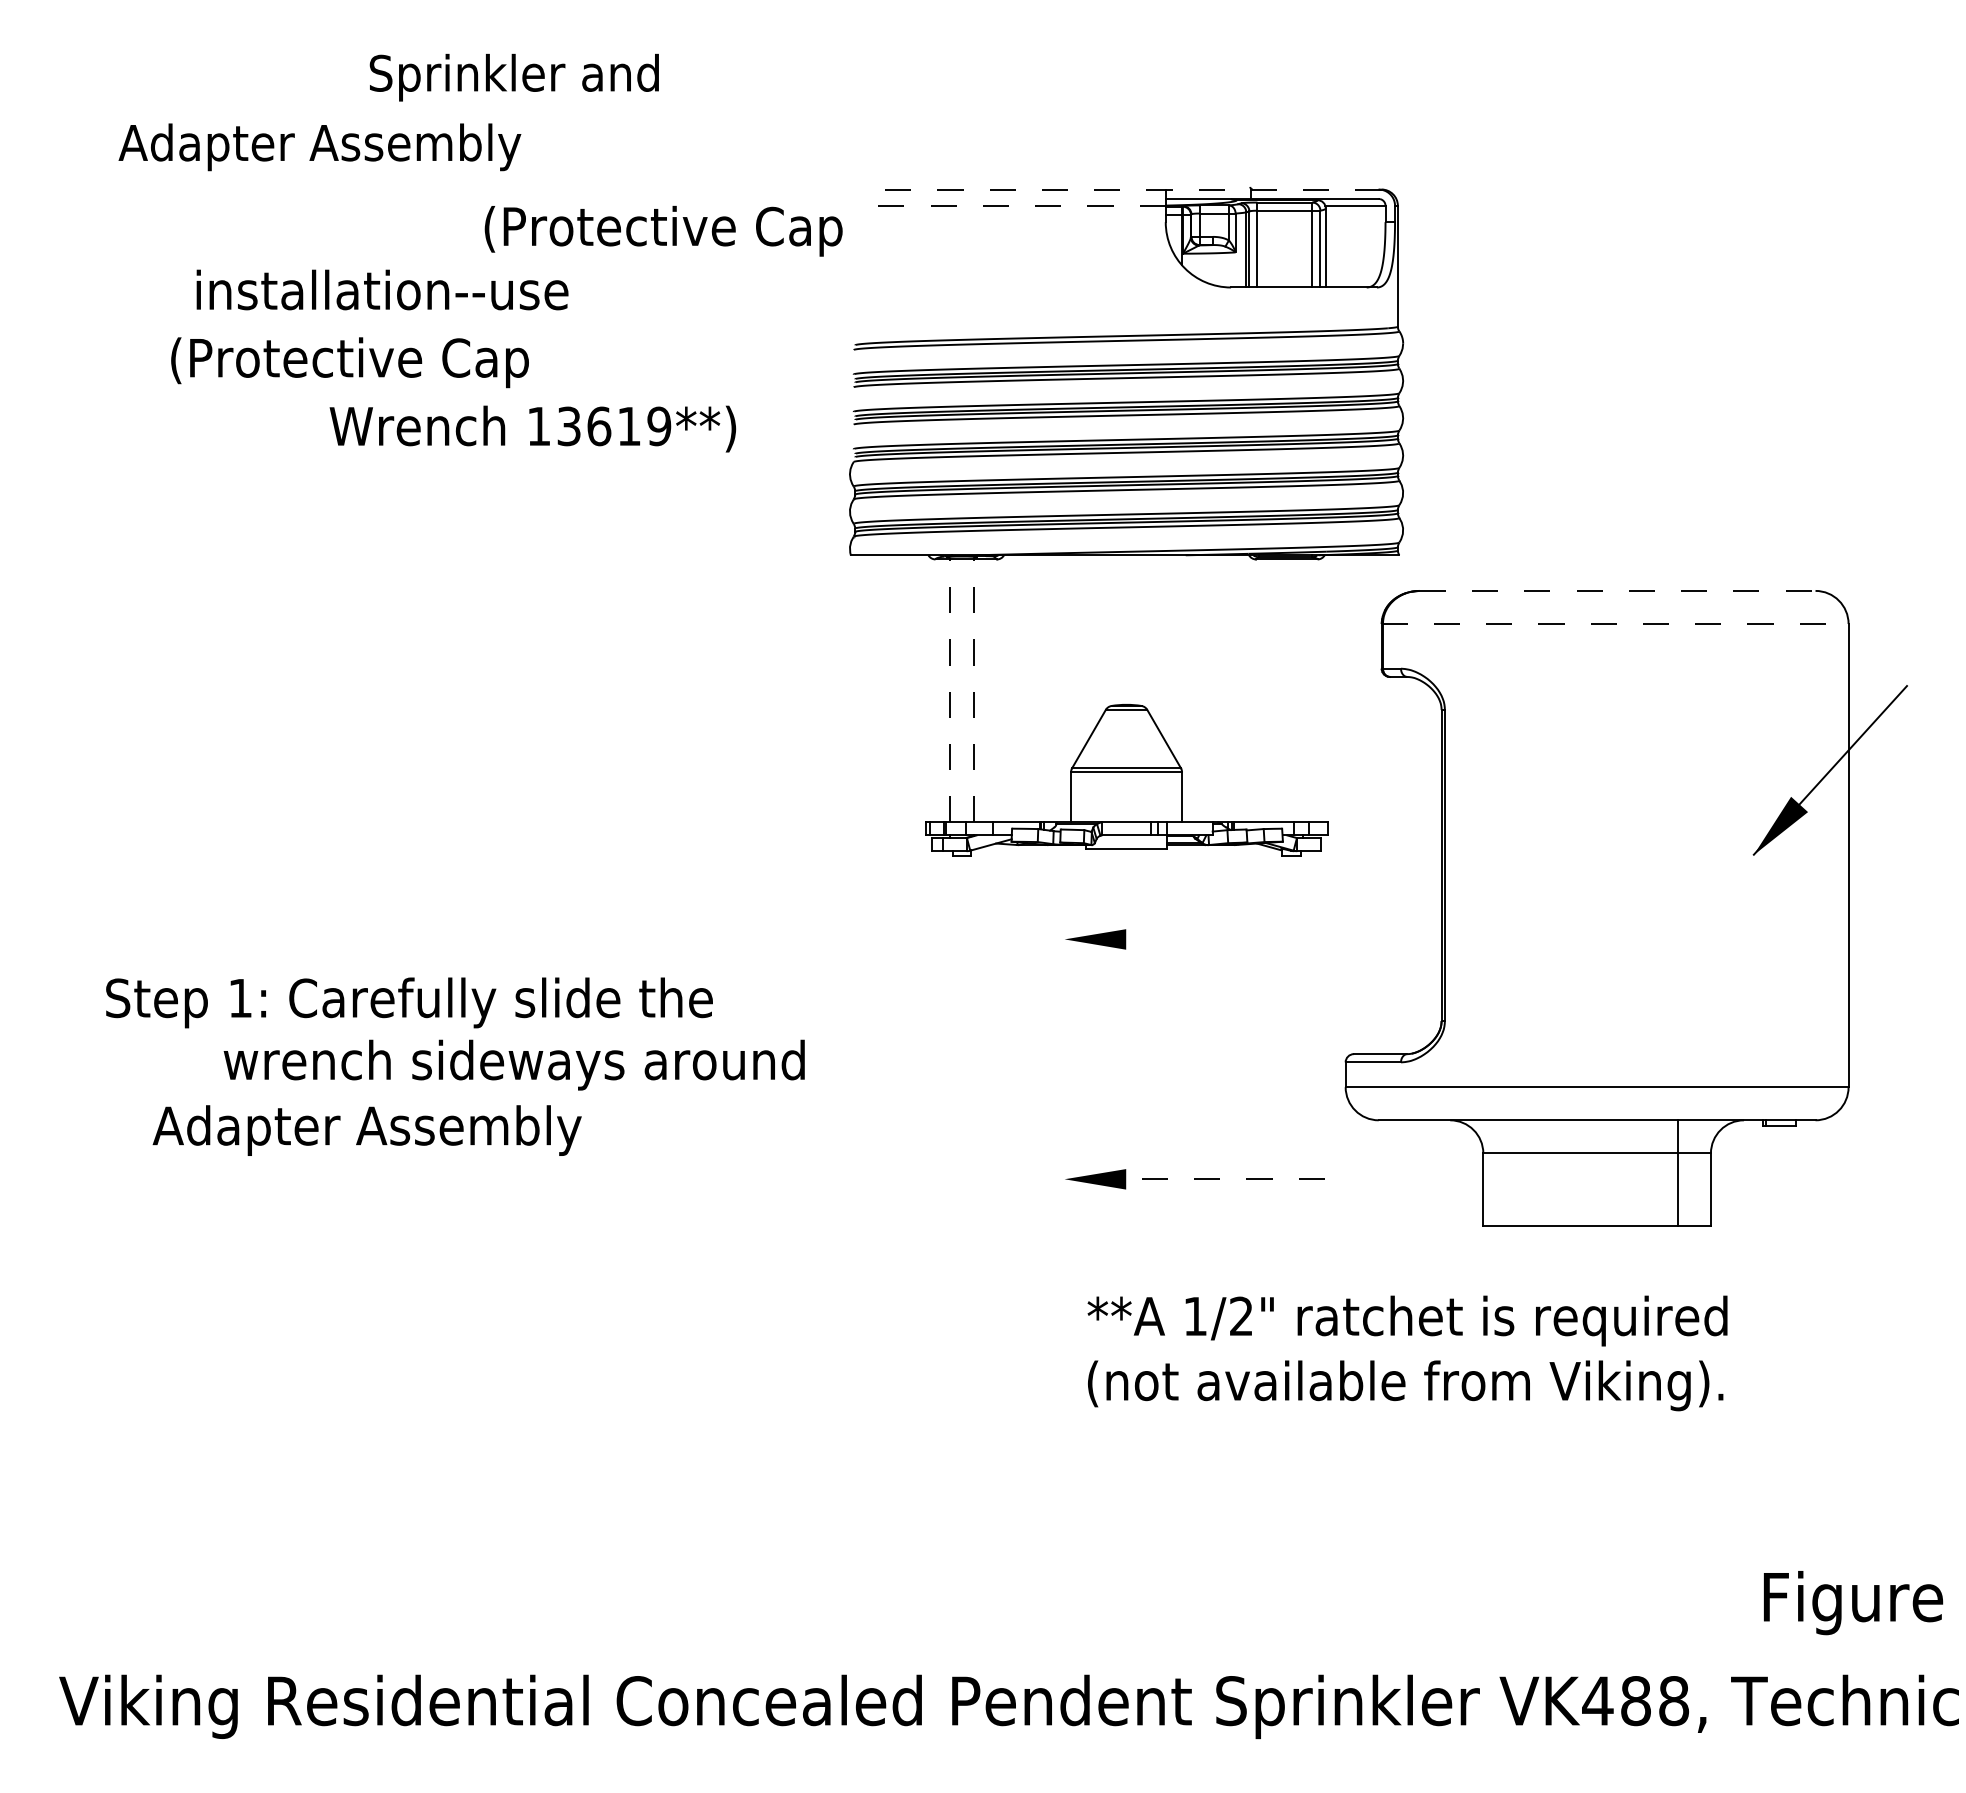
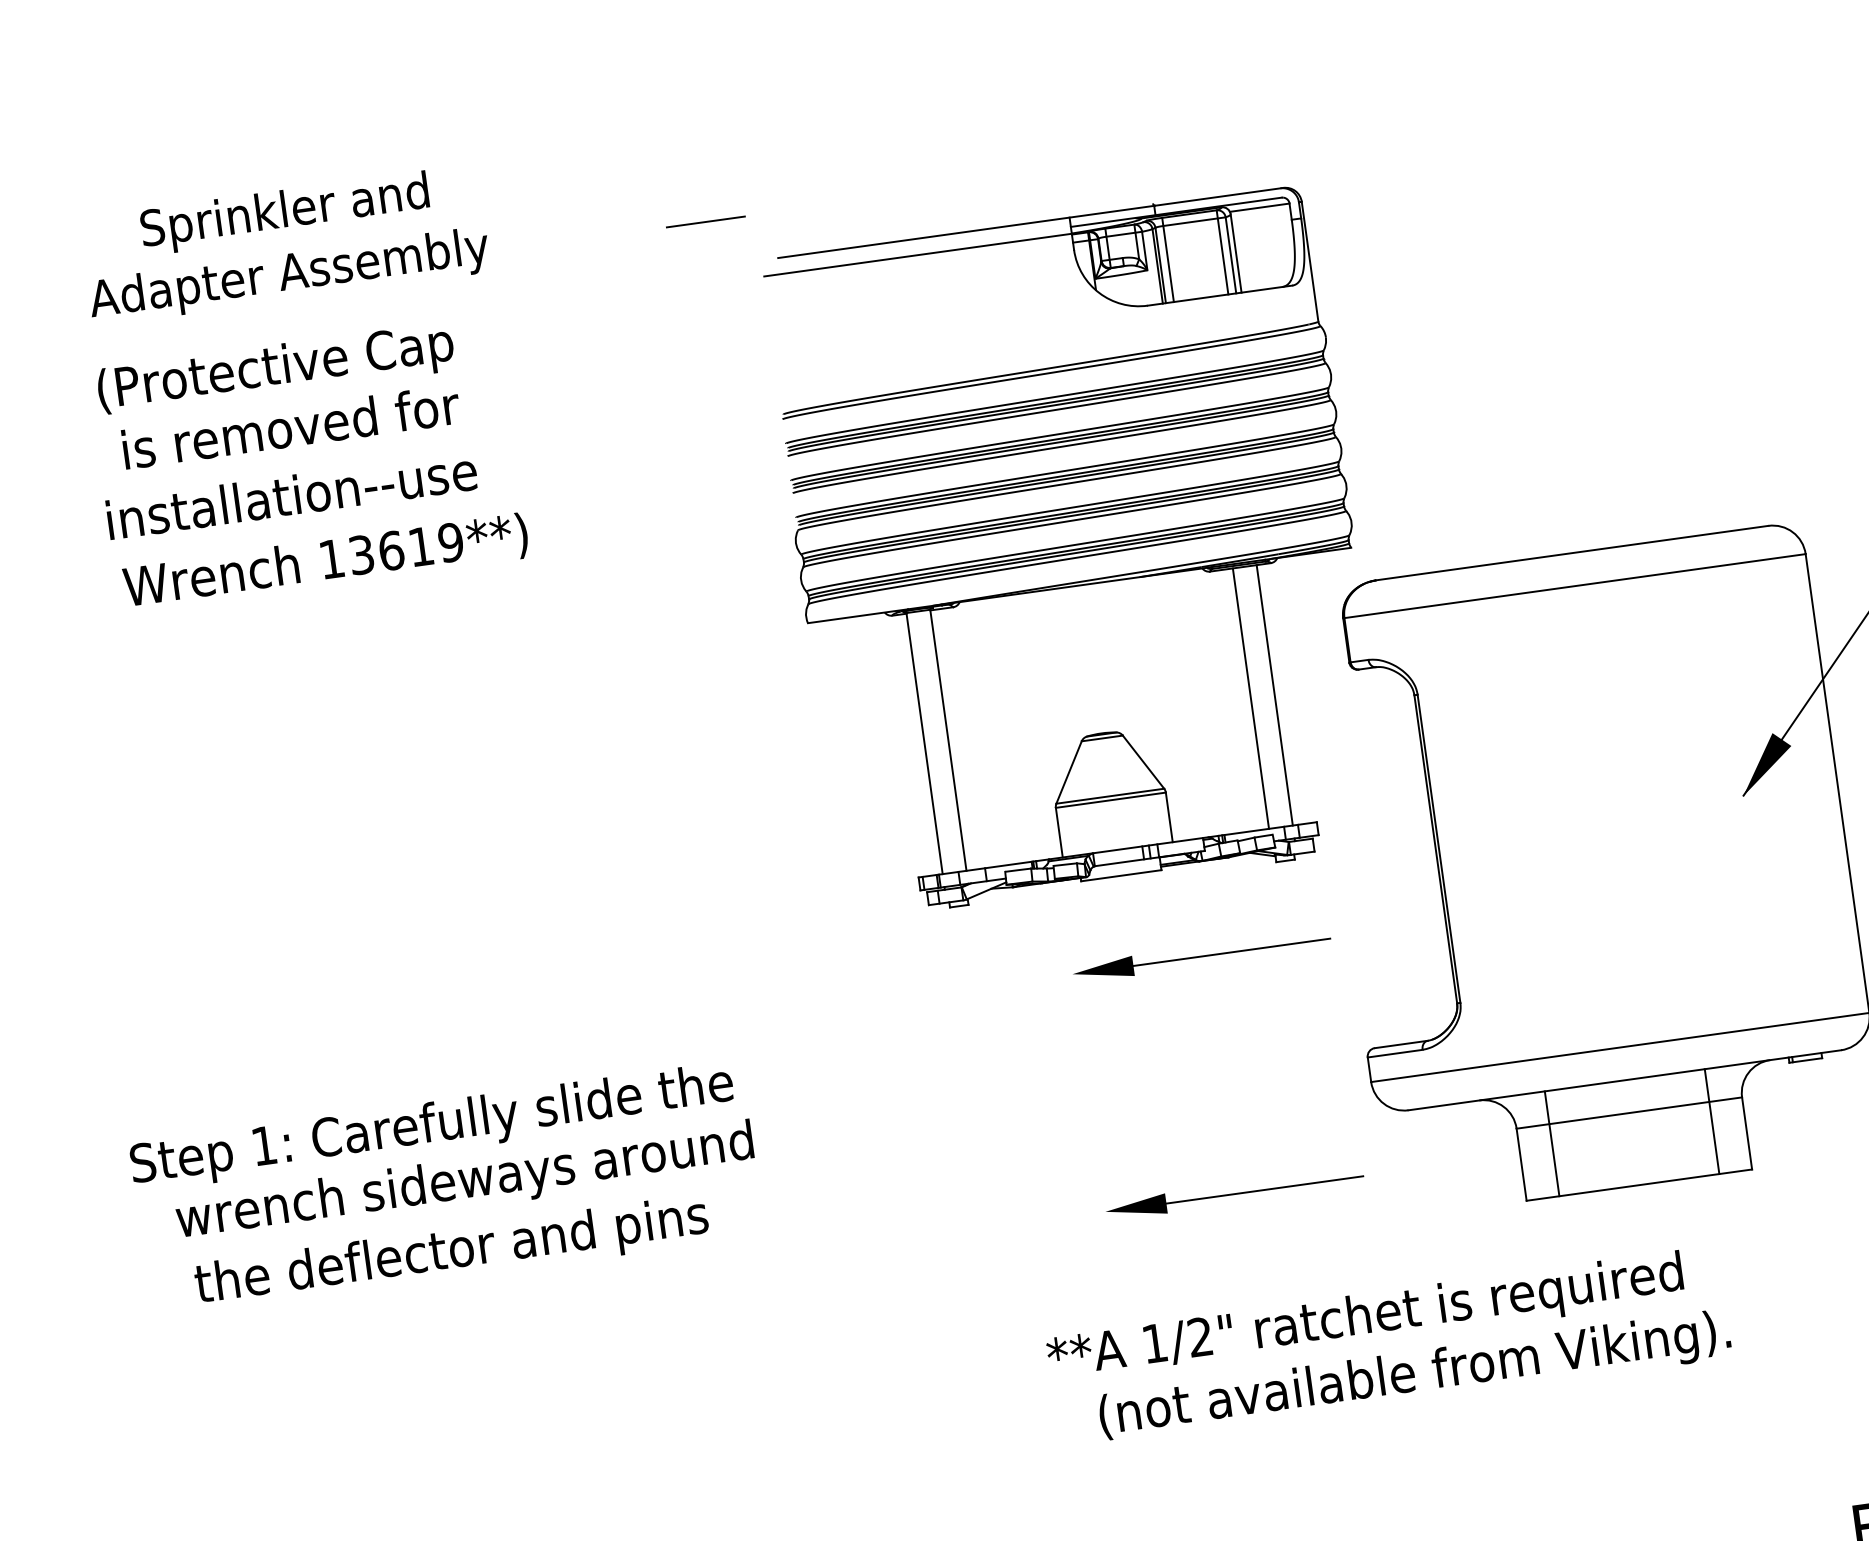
text: (513, 77) -> (284, 213), moved
line: (804, 143) -> (705, 221), added
text: (319, 147) -> (289, 276), moved
line: (1126, 189) -> (1030, 222), dashed -> solid
line: (1010, 205) -> (918, 254), dashed -> solid
text: (663, 231) -> (275, 370), moved
text: (388, 289) -> (313, 423), installation--use -> is removed for
text: (357, 362) -> (292, 500), (Protective Cap -> installation--use
text: (532, 428) -> (325, 562), moved
line: (1617, 590) -> (1572, 552), dashed -> solid
line: (1615, 624) -> (1574, 586), dashed -> solid
line: (949, 690) -> (924, 743), dashed -> solid
line: (973, 690) -> (948, 740), dashed -> solid
line: (1279, 690) -> (1251, 698), added
line: (1303, 690) -> (1274, 694), added
line: (1204, 939) -> (1211, 955), added
text: (513, 1064) -> (464, 1182), moved
text: (410, 1130) -> (450, 1253), Adapter Assembly -> the deflector and pins
line: (1516, 1173) -> (1552, 1144), added
line: (1205, 1179) -> (1245, 1192), dashed -> solid
text: (1407, 1320) -> (1365, 1318), moved
text: (1405, 1385) -> (1414, 1376), moved

